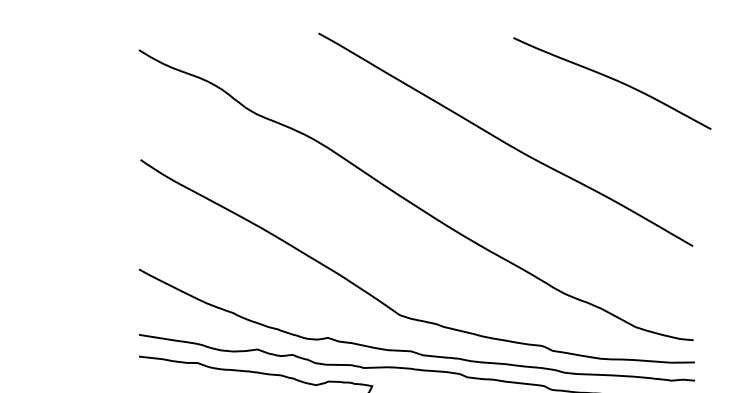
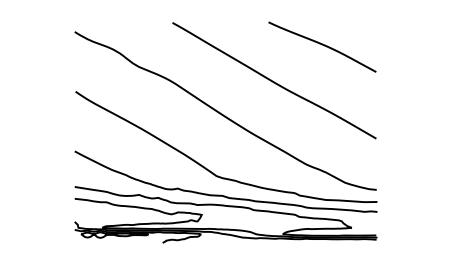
curve: (612, 80) -> (322, 45), moved

